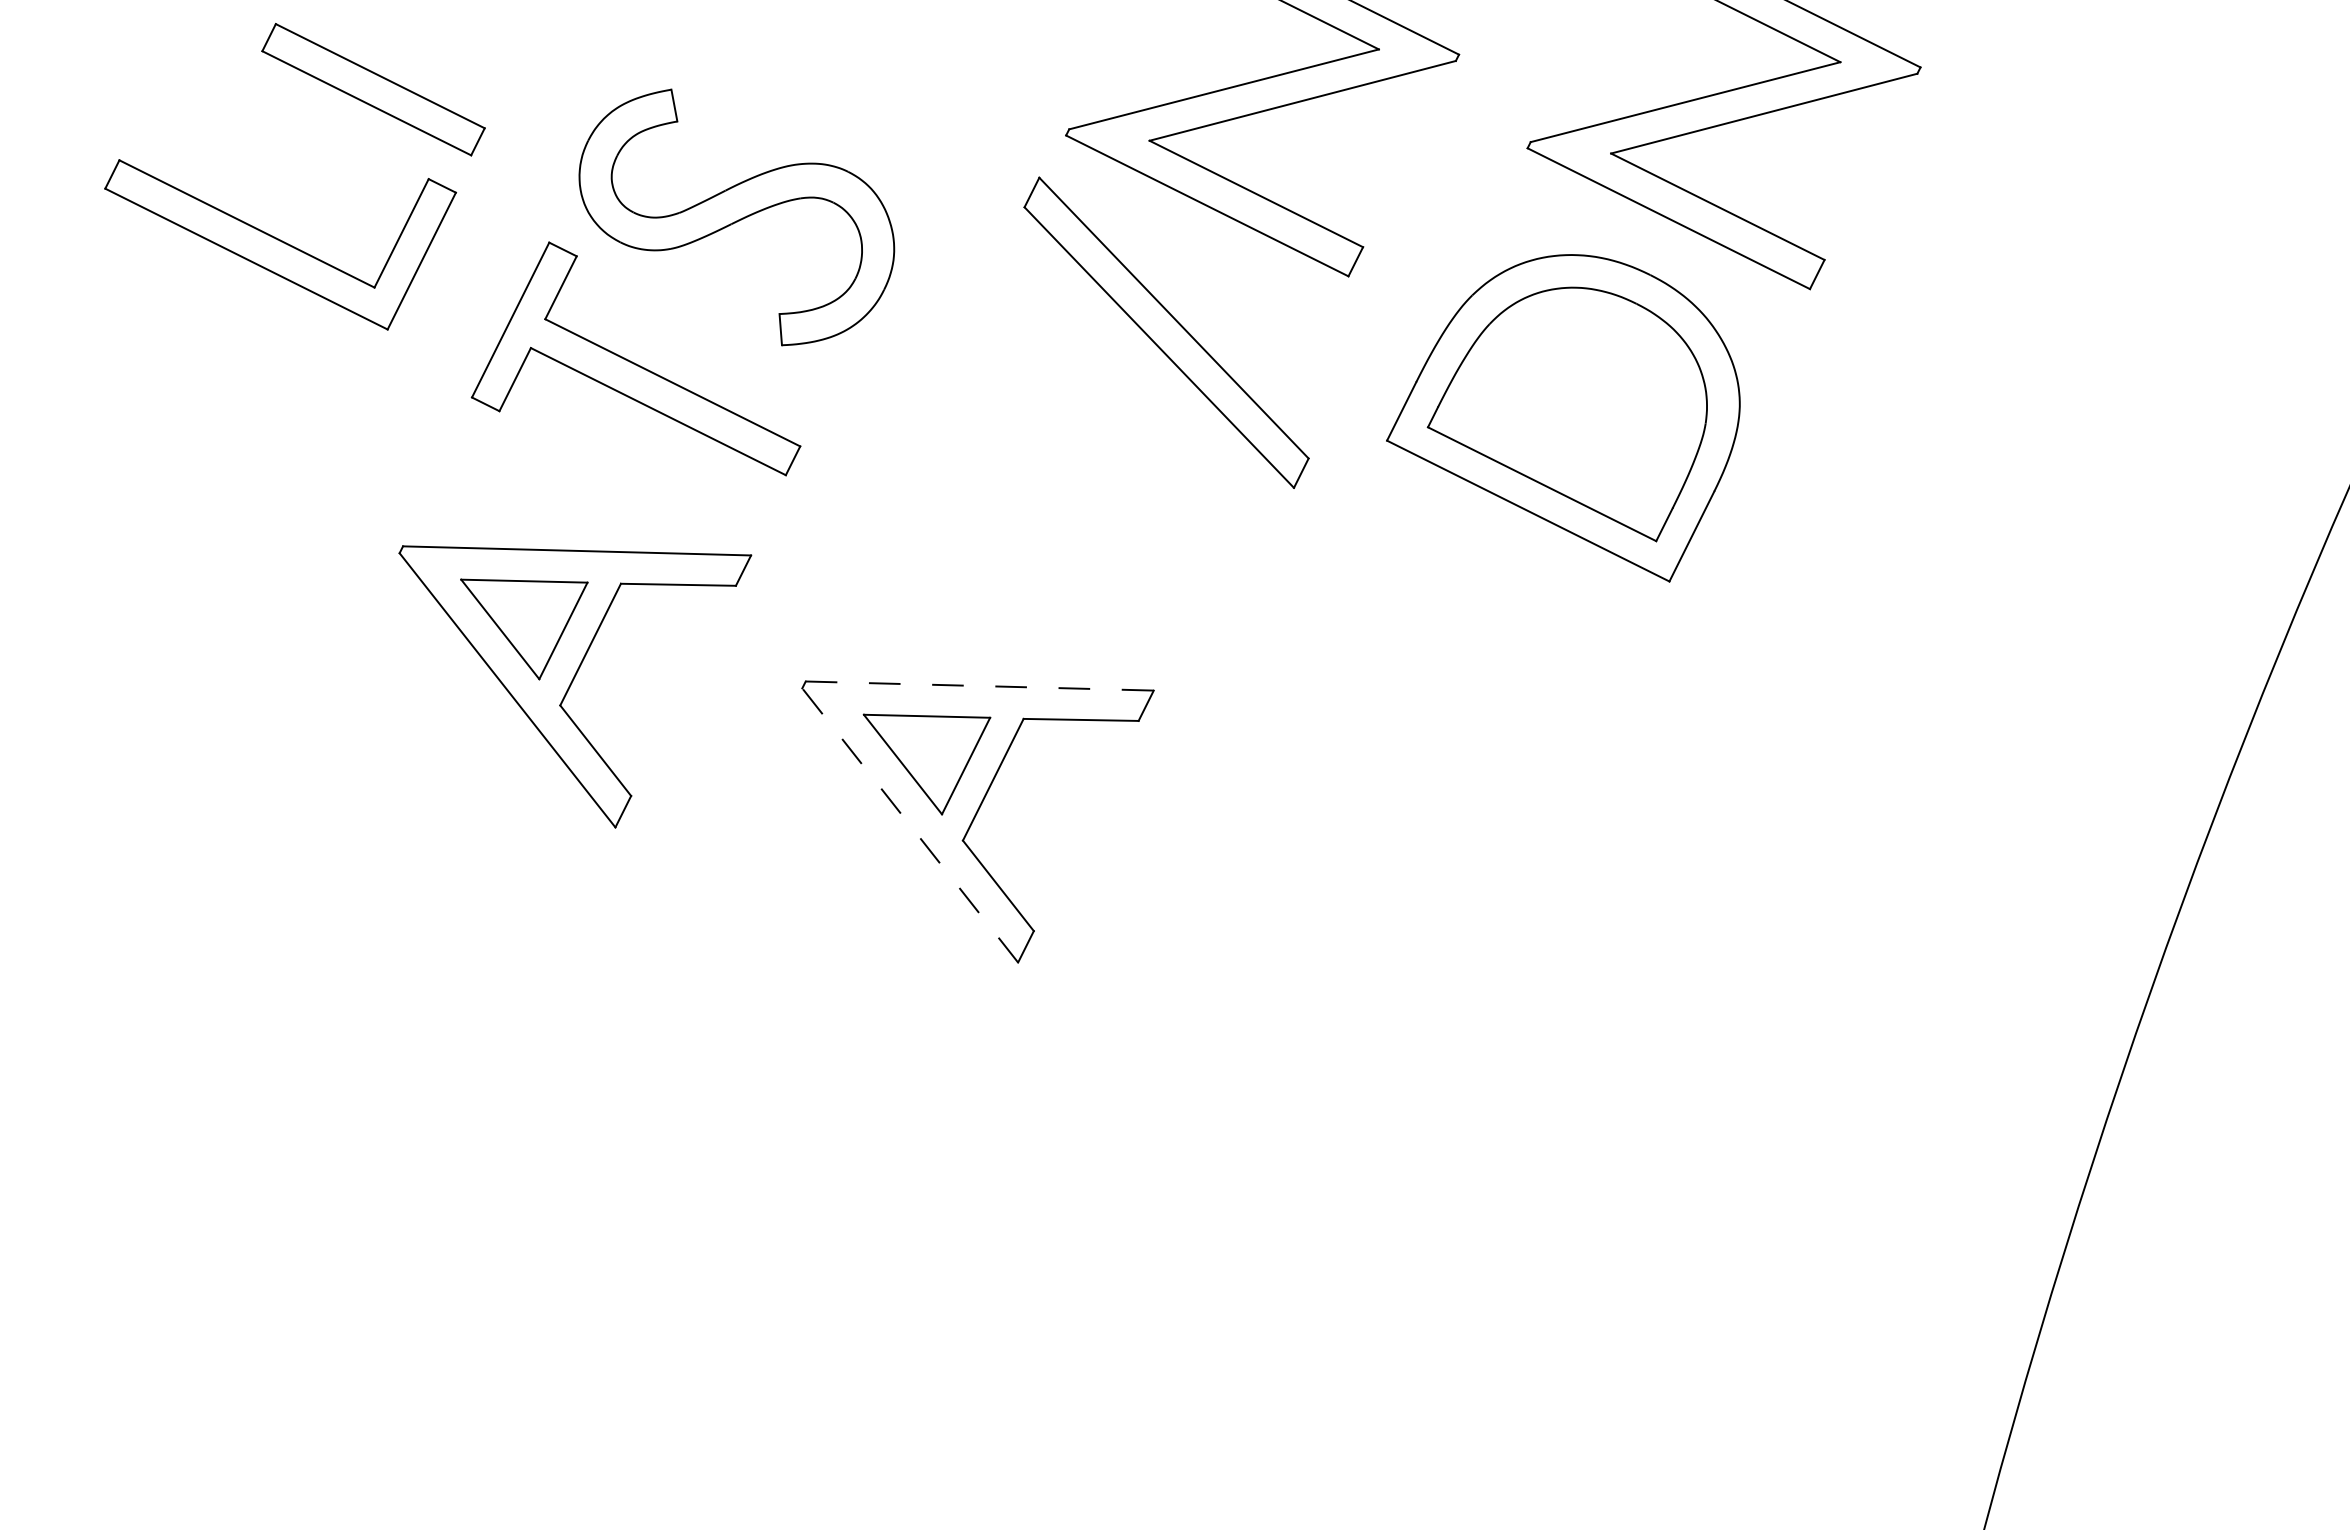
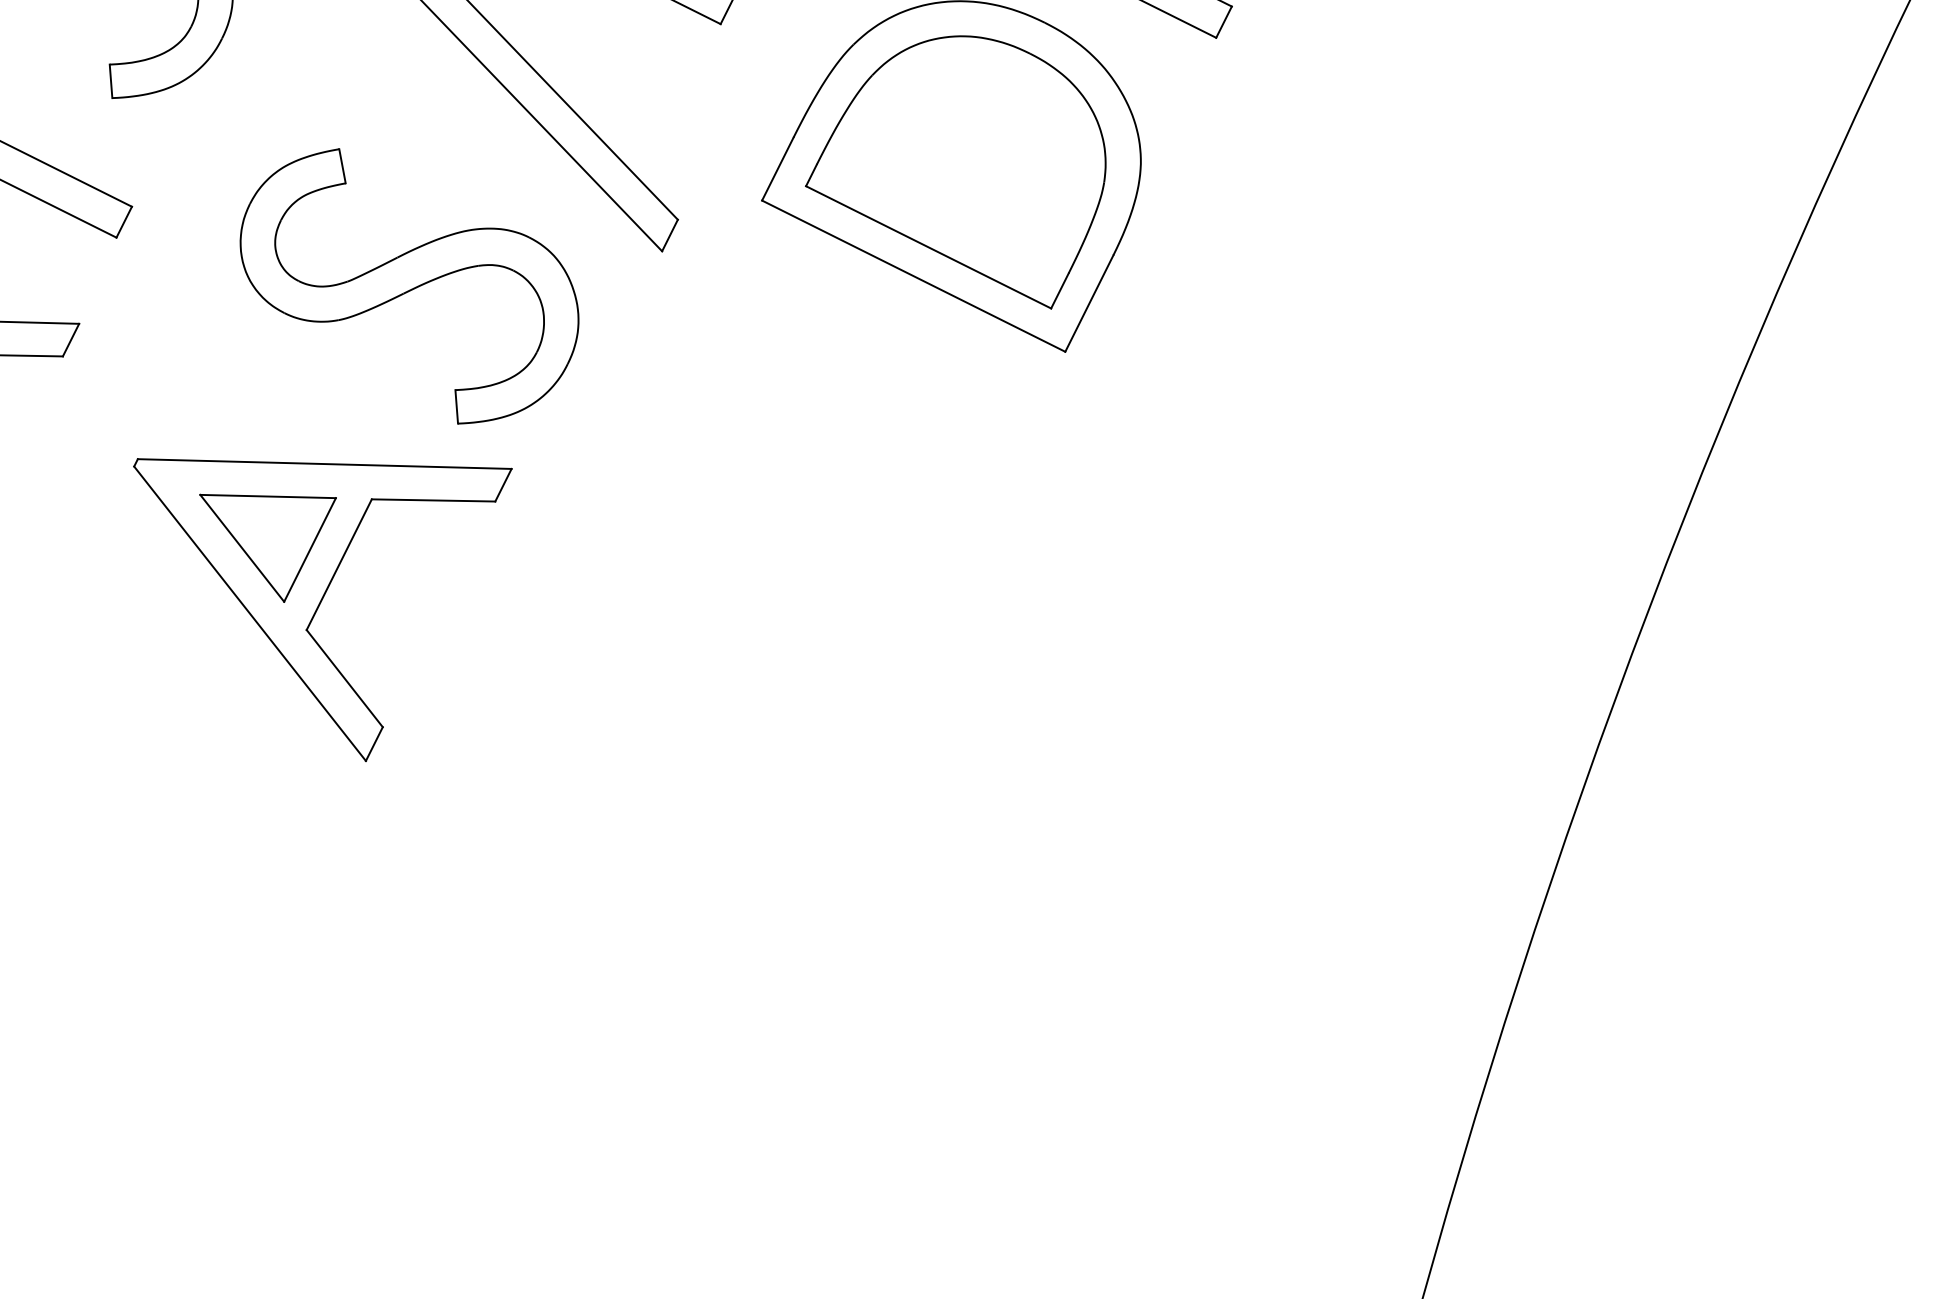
part: (1058, 520) -> (409, 286), added
line: (980, 686) -> (325, 464), dashed -> solid
line: (909, 825) -> (249, 613), dashed -> solid

